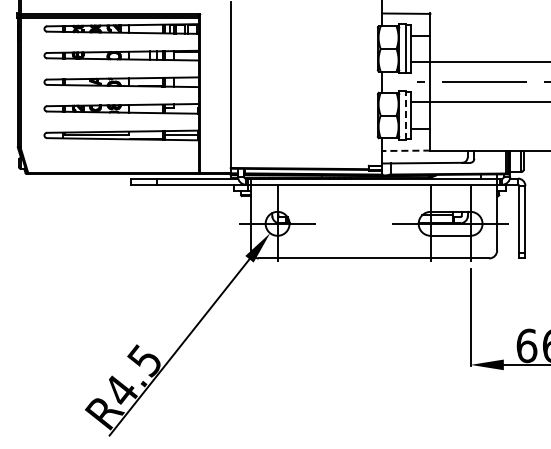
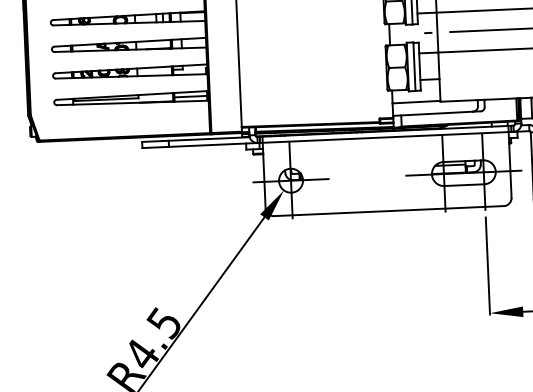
line: (405, 114) -> (414, 65), dashed -> solid
line: (406, 150) -> (416, 101), dashed -> solid

